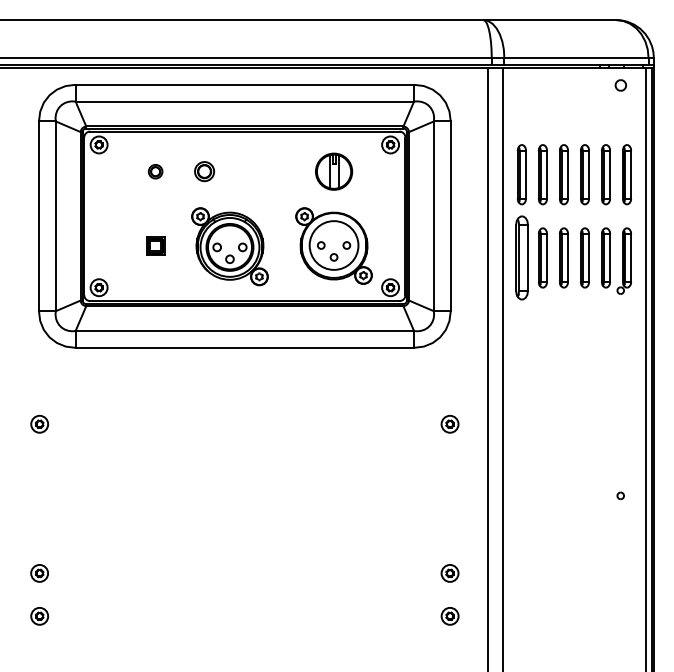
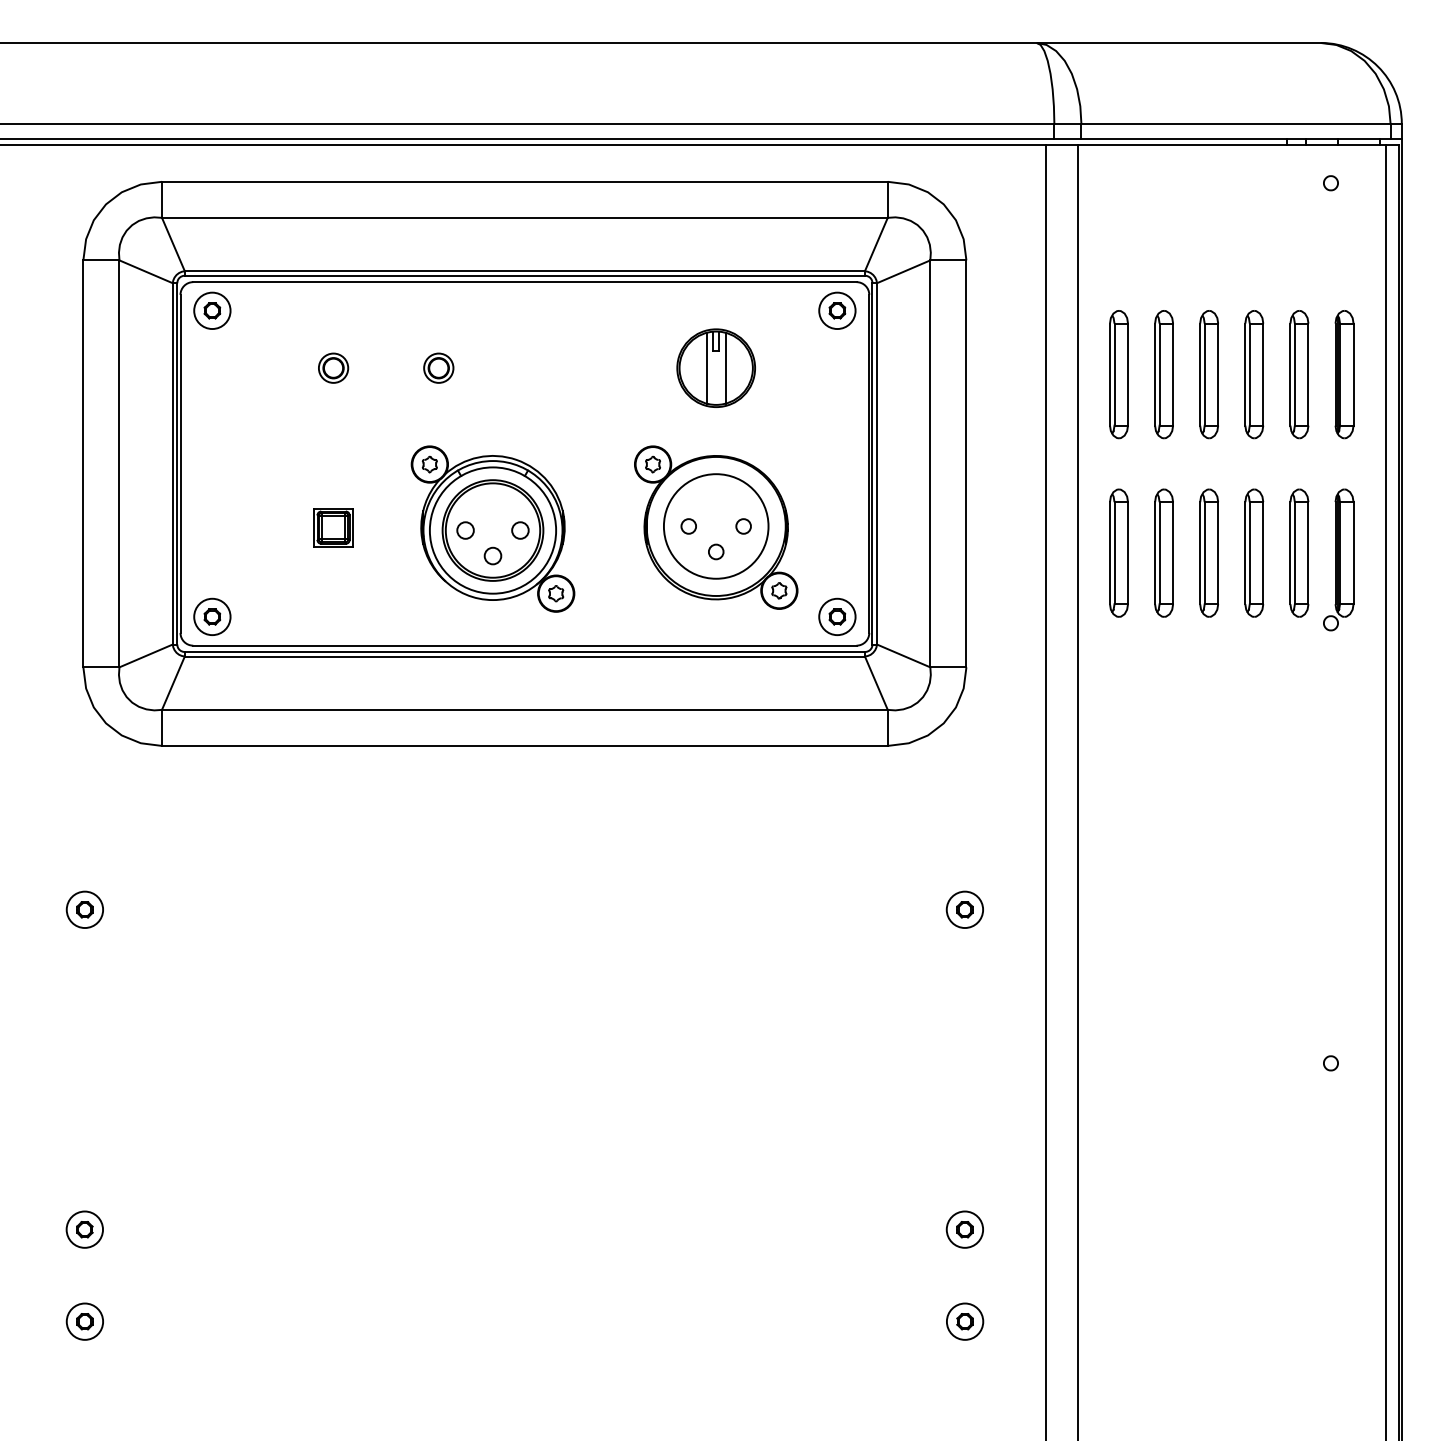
part: (620, 85) -> (1330, 183), size x0.62
part: (204, 171) -> (438, 367), size x0.71
part: (521, 257) -> (1118, 552), size x0.71

